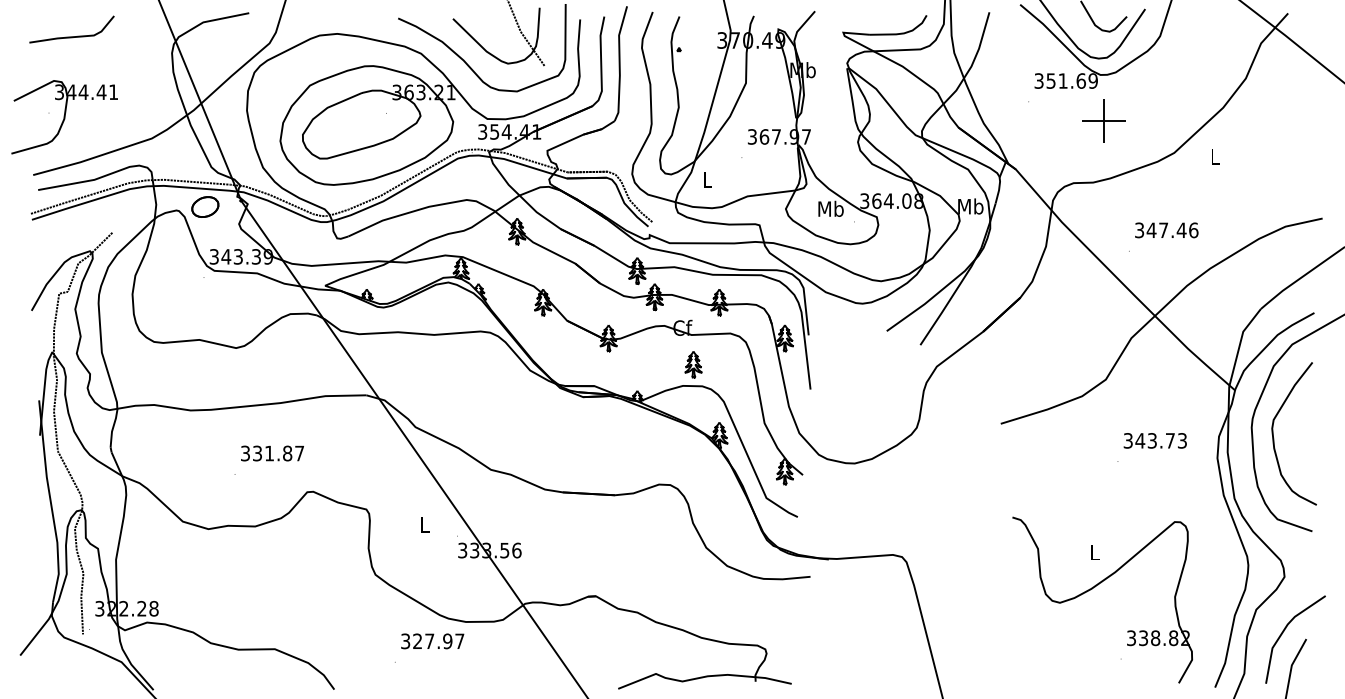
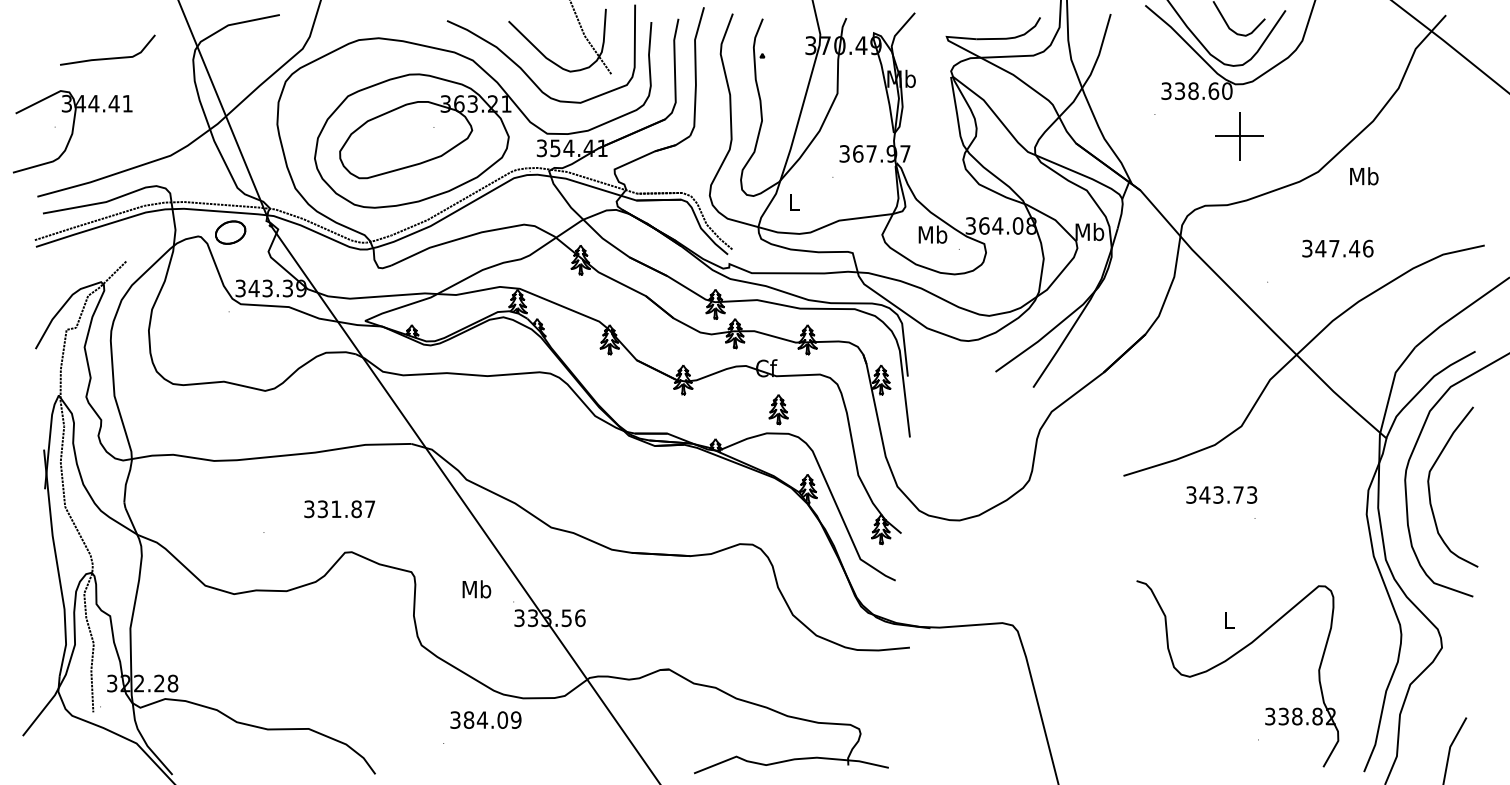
line: (71, 36) -> (107, 57), moved
text: (1072, 80) -> (1204, 90), 351.69 -> 338.60
text: (1214, 156) -> (1363, 175), L -> Mb
text: (1166, 230) -> (1337, 248), moved
text: (1154, 440) -> (1220, 494), moved
text: (272, 453) -> (339, 509), moved
text: (424, 524) -> (476, 588), L -> Mb
line: (1283, 633) -> (1440, 711), removed
text: (438, 641) -> (492, 720), 327.97 -> 384.09

